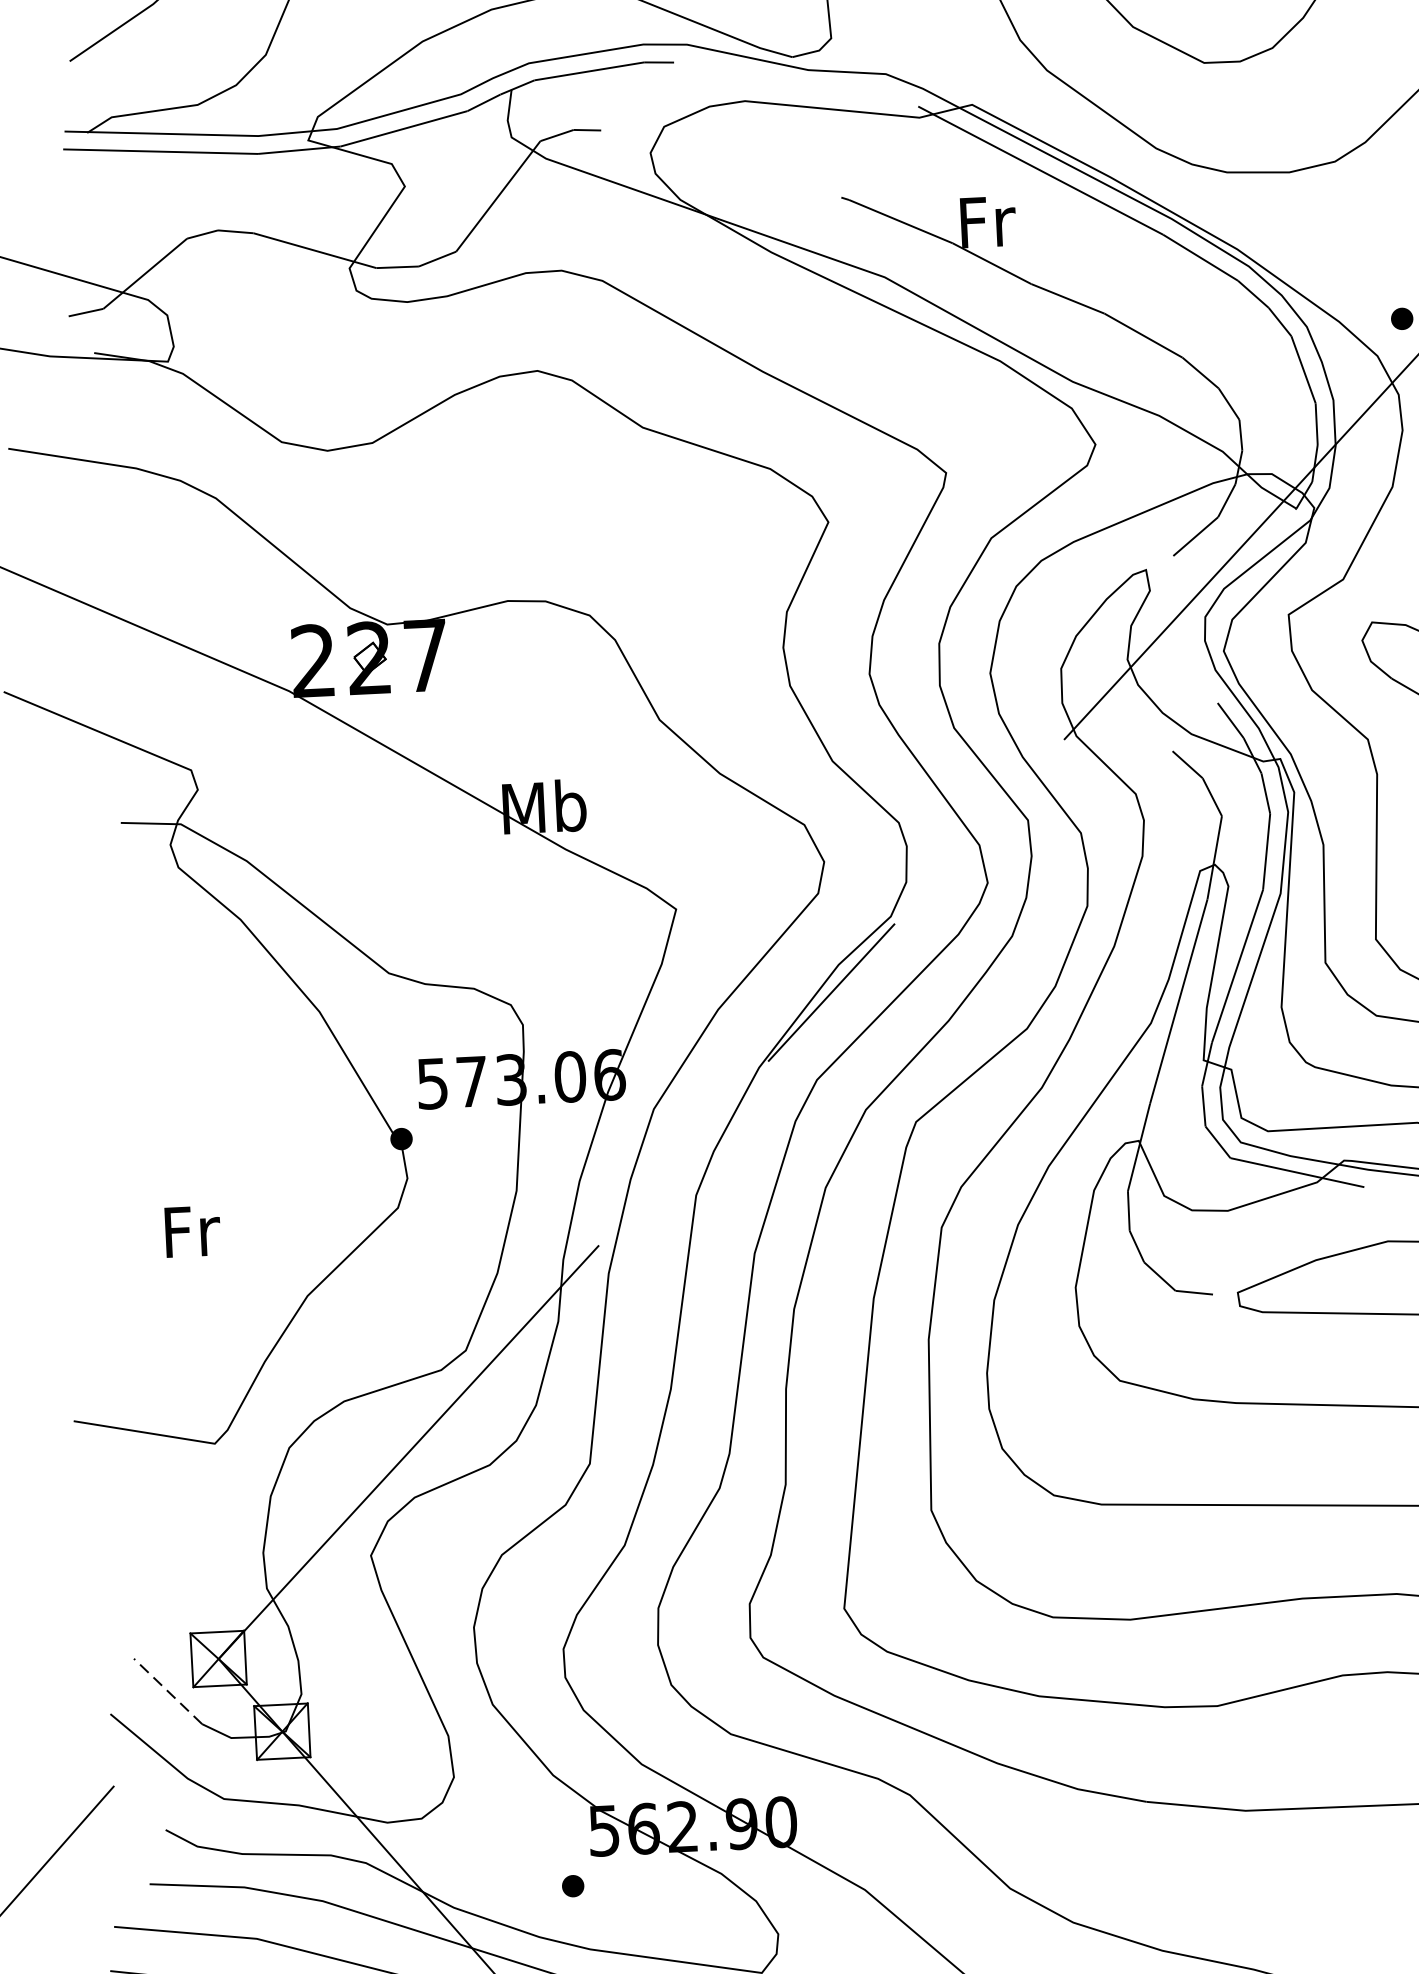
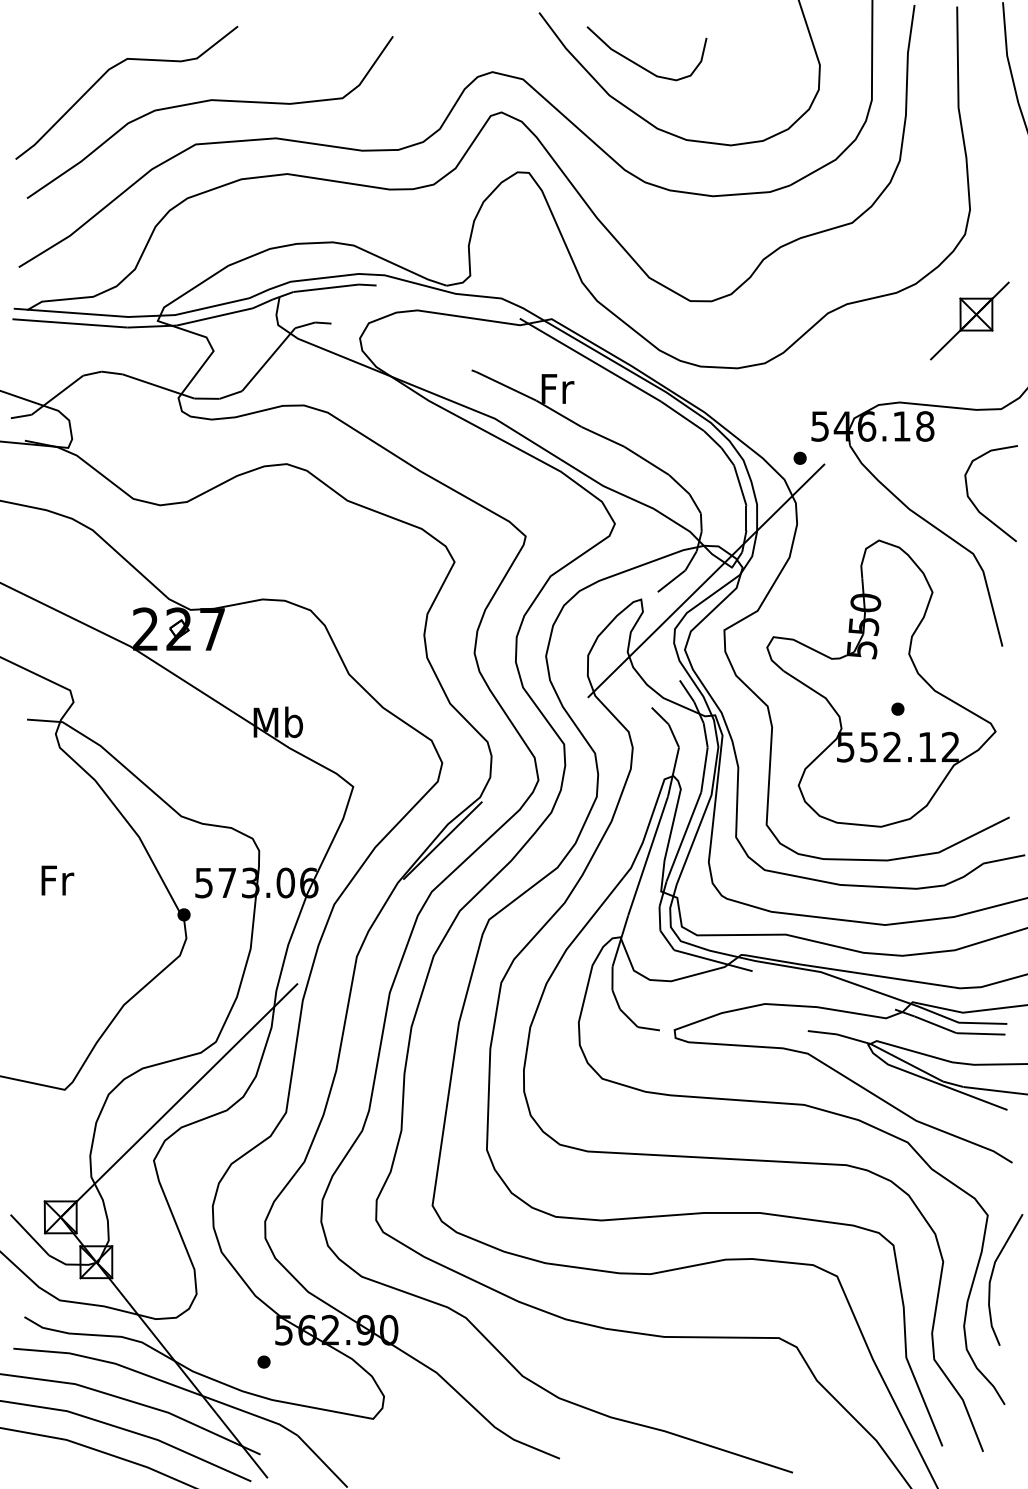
text: (192, 1231) -> (57, 880), moved
line: (167, 1690) -> (29, 1234), dashed -> solid

